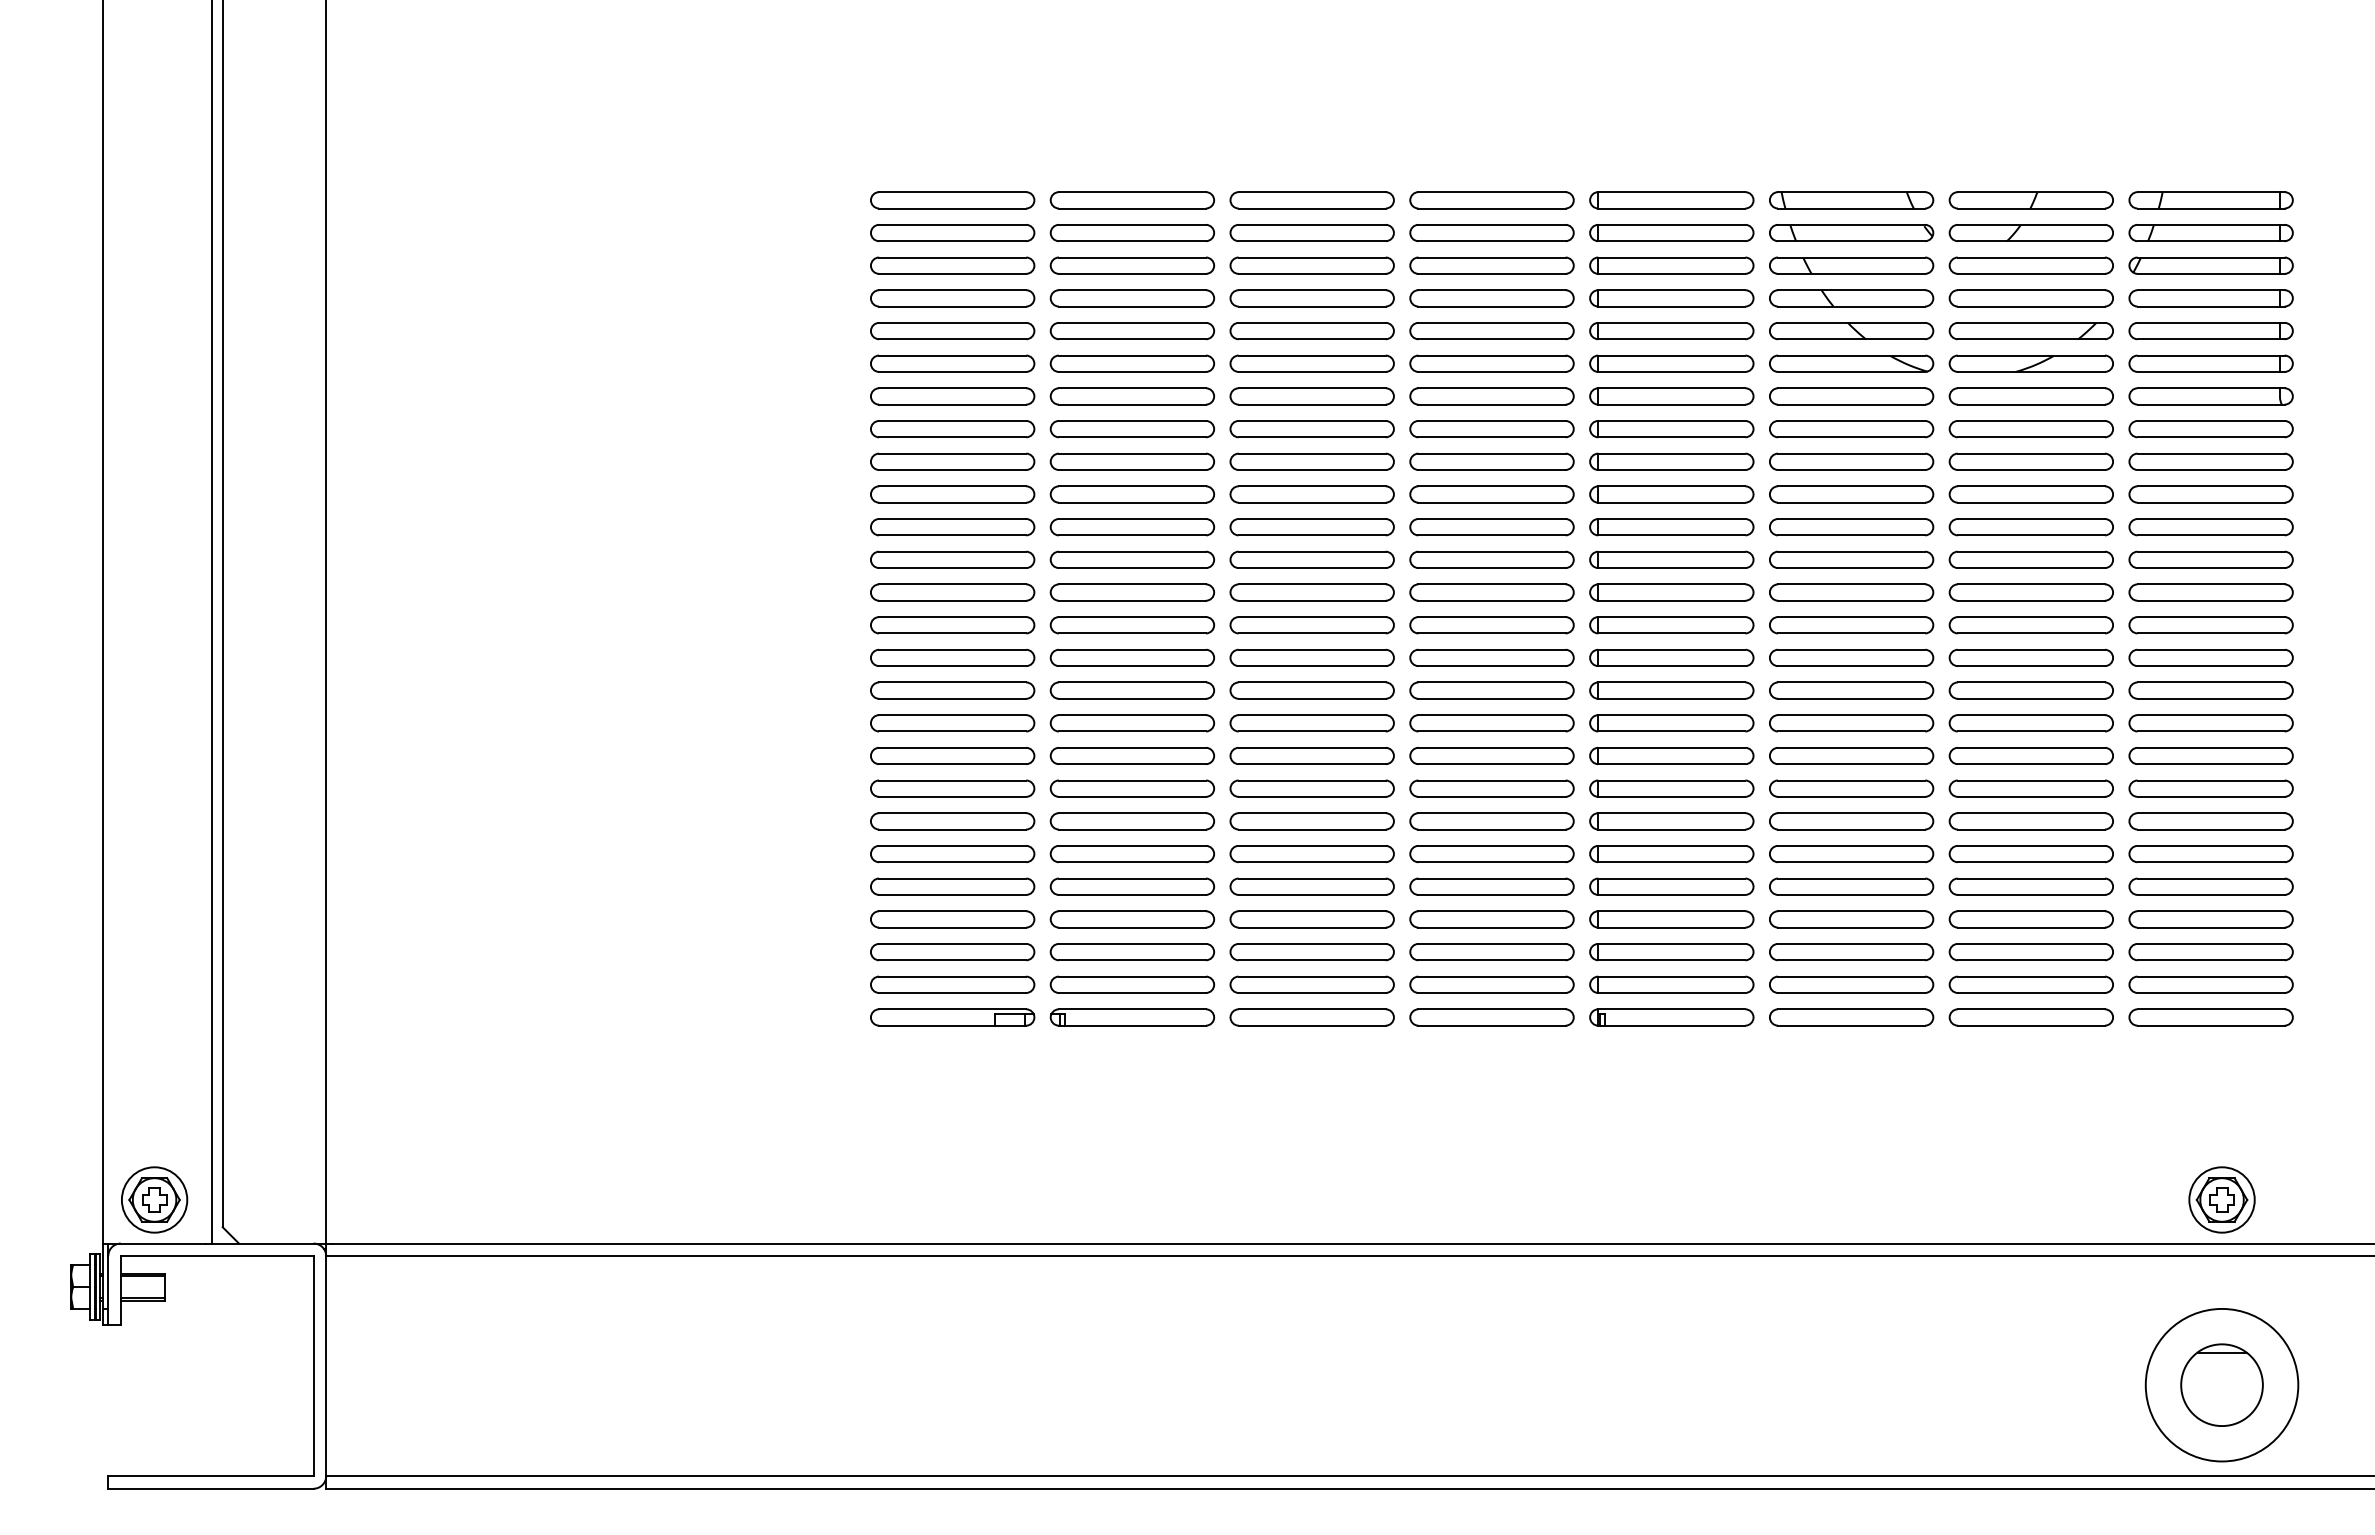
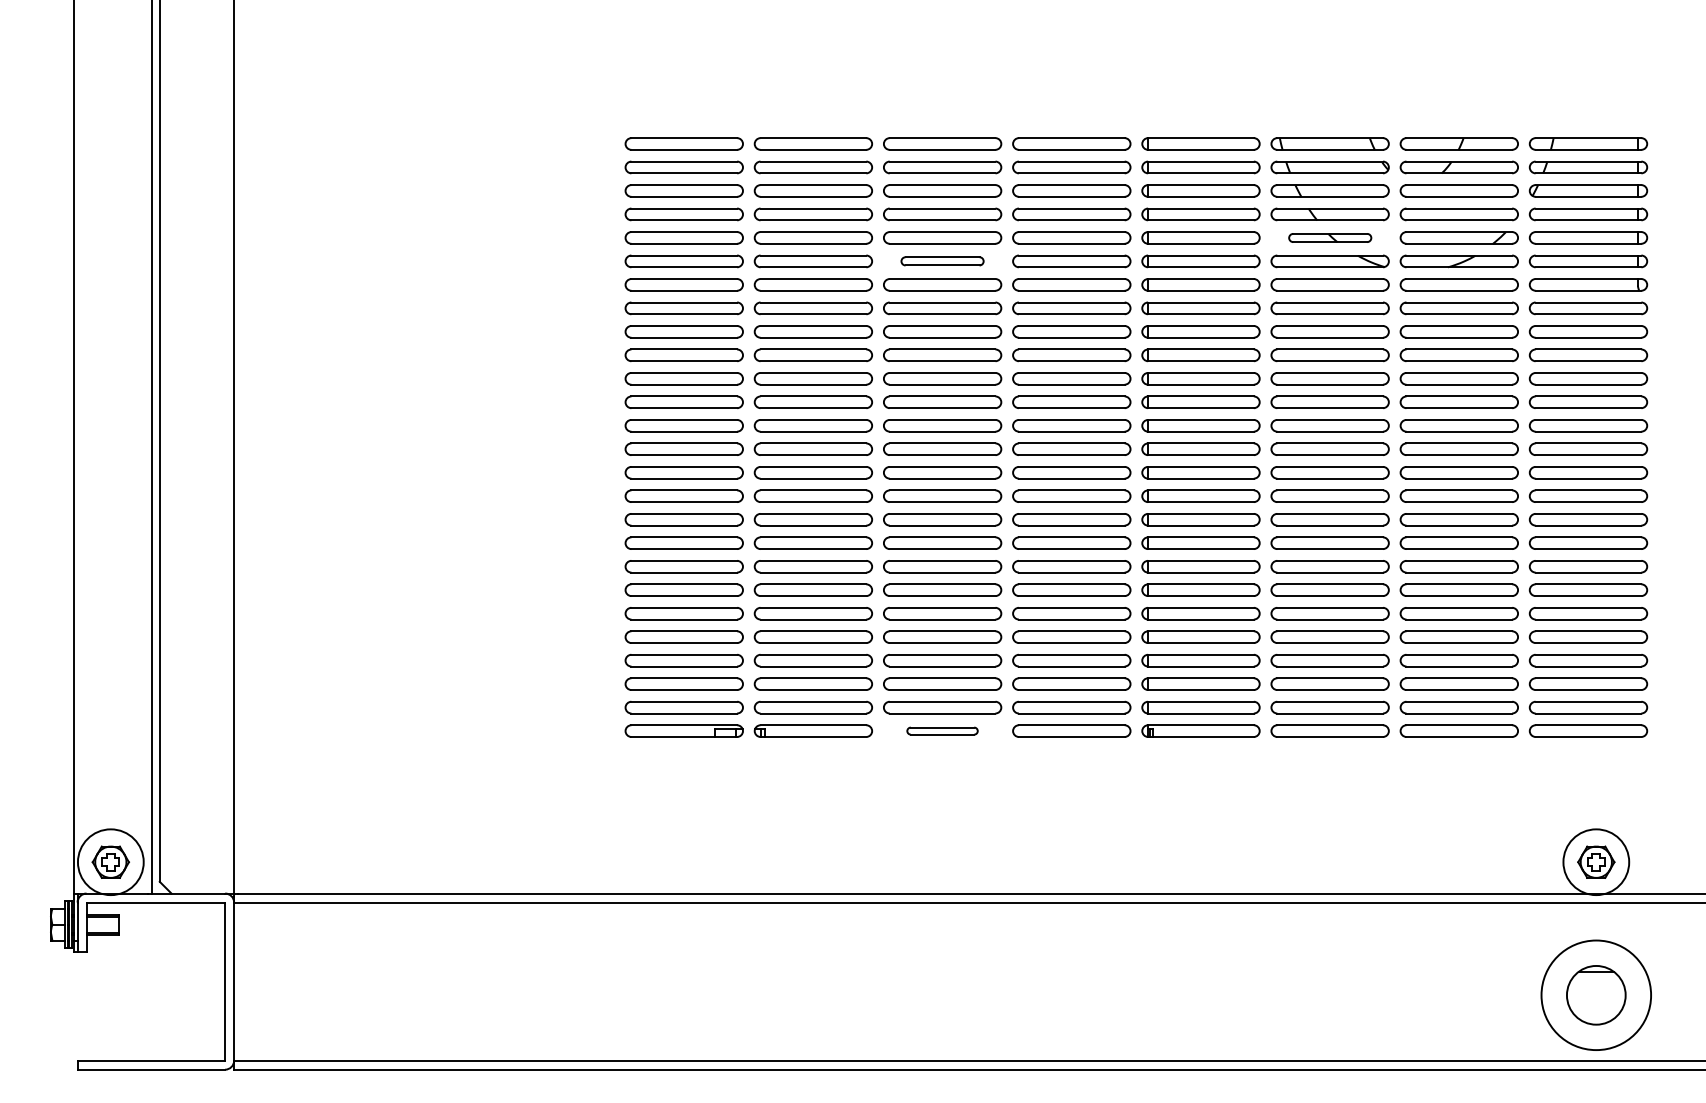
part: (1851, 331) -> (1330, 238), size x0.7
part: (1311, 363) -> (942, 261), size x0.7
part: (1311, 1017) -> (942, 731), size x0.6
circle: (154, 1199) -> (110, 861), size x1.4
circle: (2221, 1199) -> (1595, 861), size x1.4

